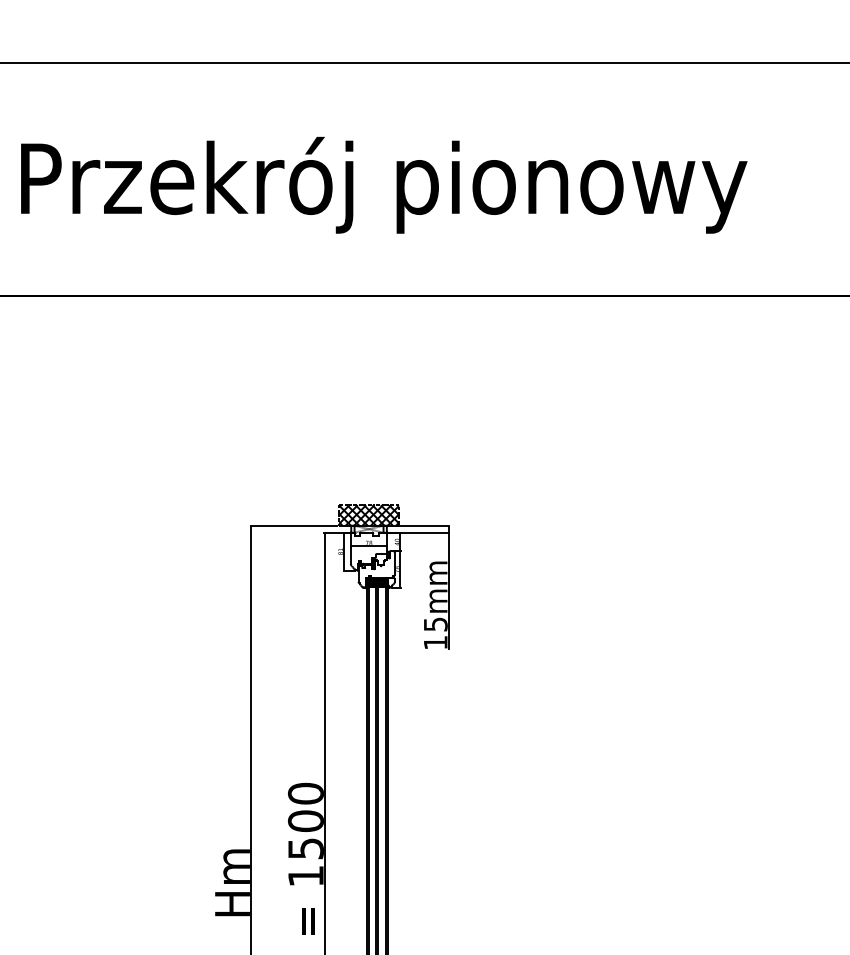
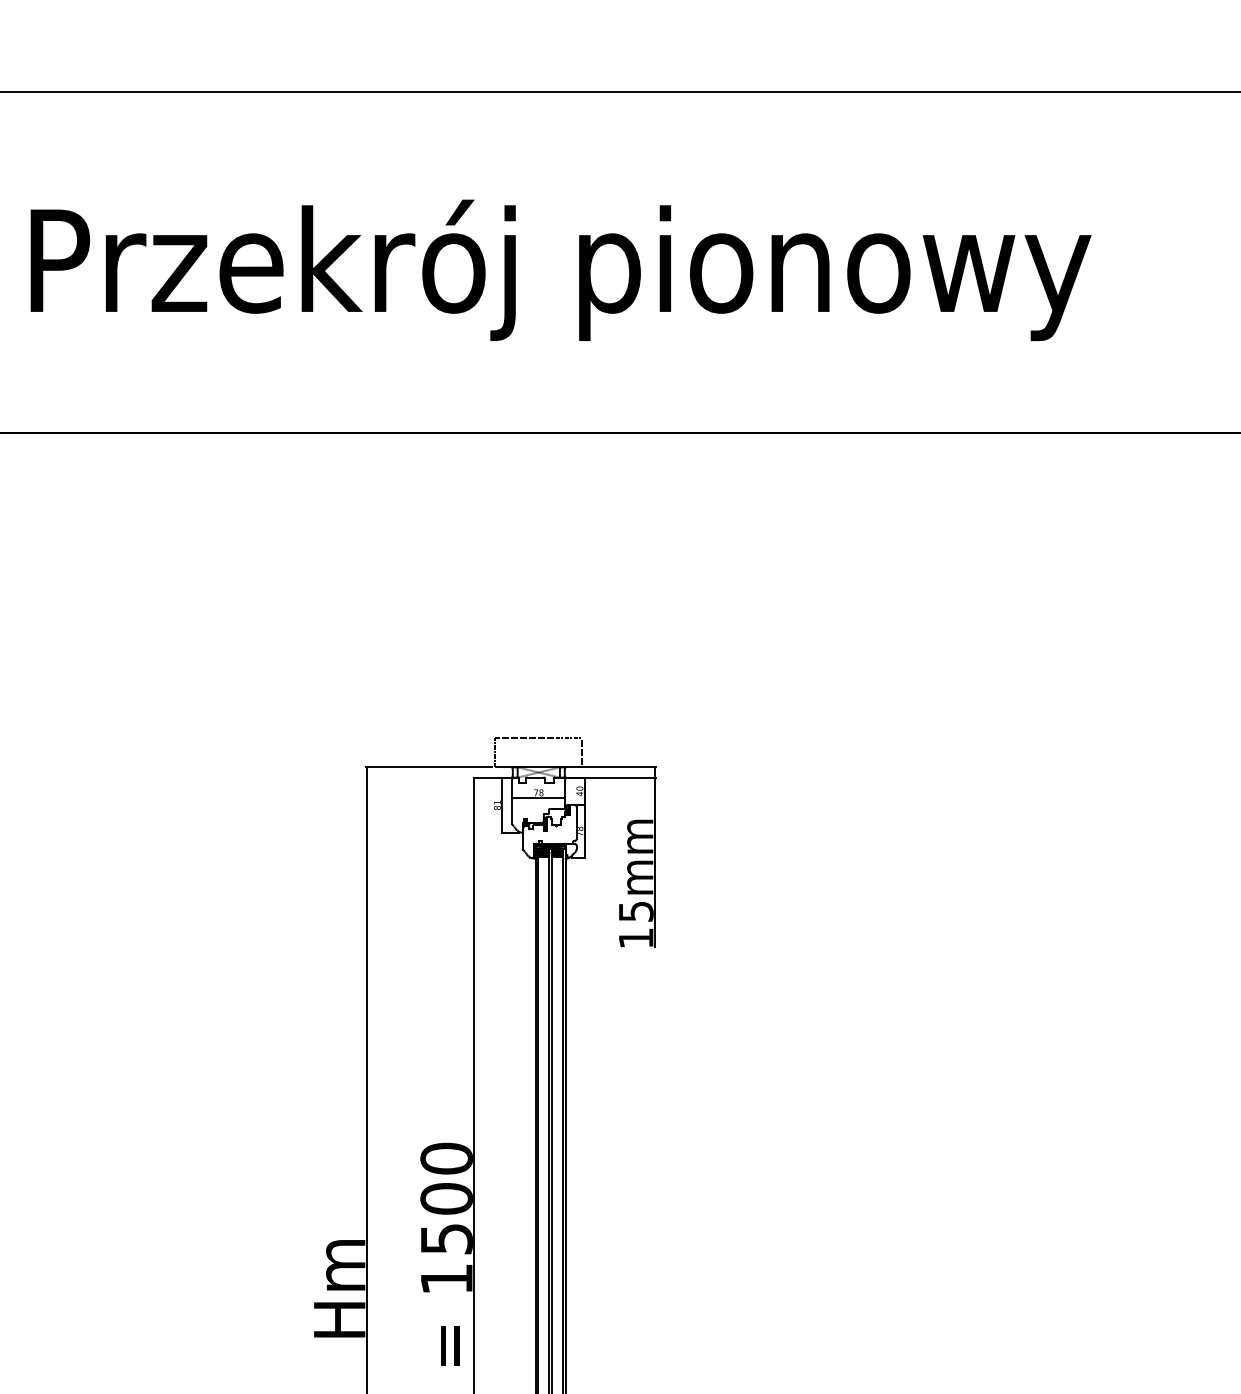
hatch: (368, 515) -> (538, 752), removed

